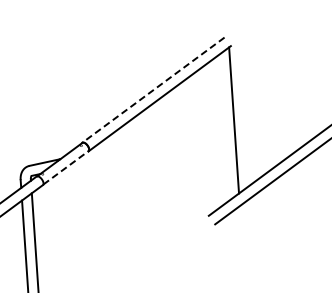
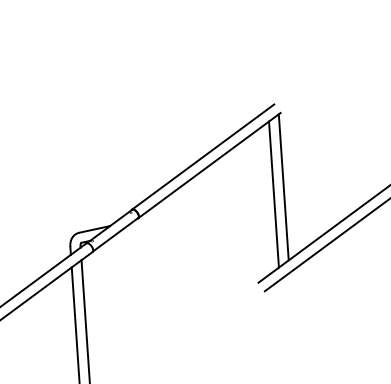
line: (152, 90) -> (202, 157), dashed -> solid
line: (223, 127) -> (273, 194), added
line: (66, 167) -> (116, 234), dashed -> solid

